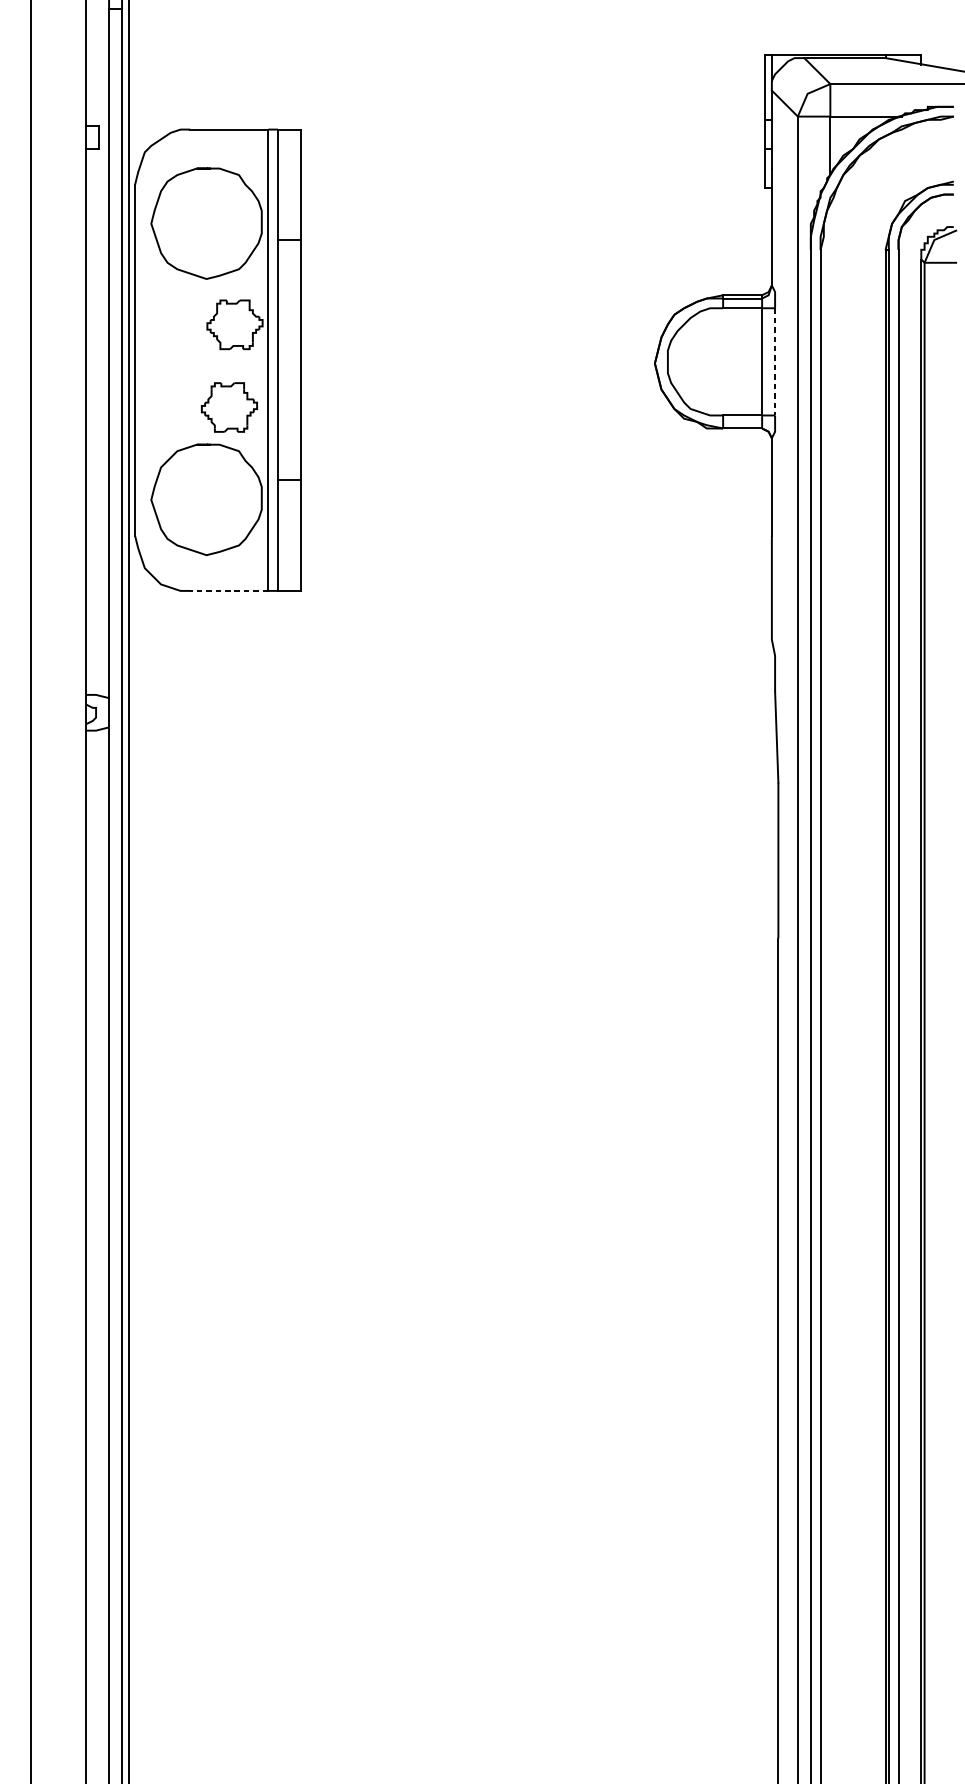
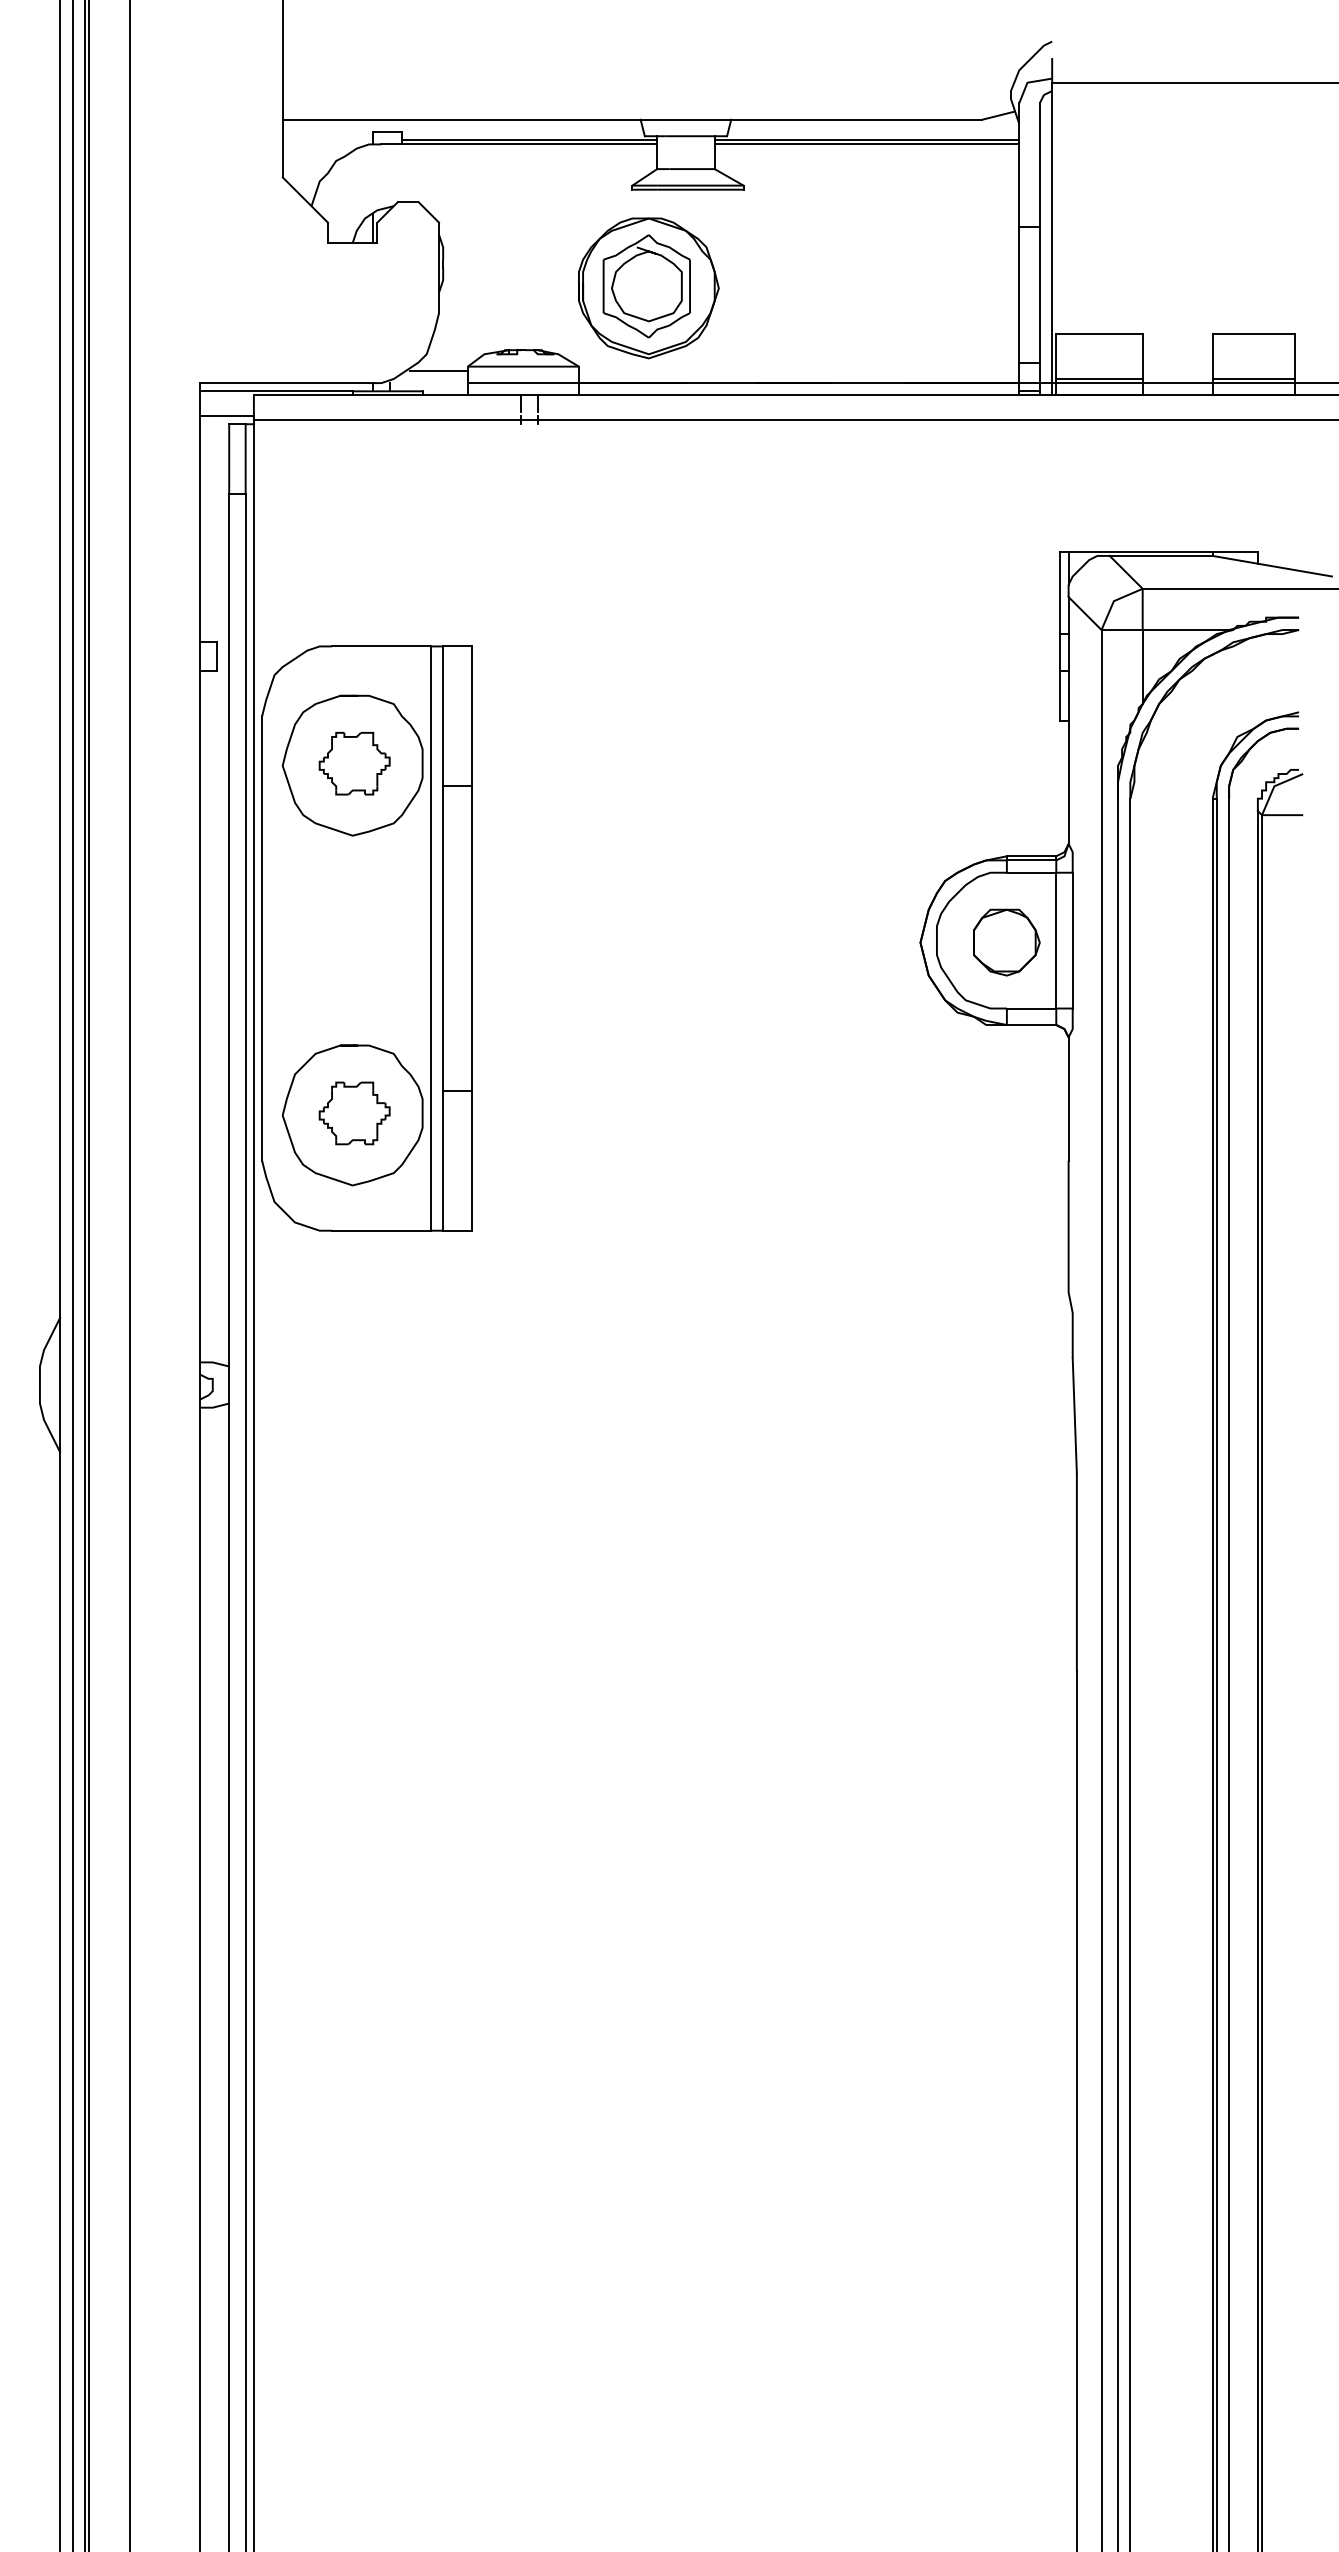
part: (234, 324) -> (354, 763), moved
line: (774, 361) -> (1072, 940), dashed -> solid
part: (722, 363) -> (1006, 942), added
part: (229, 407) -> (354, 1113), moved
line: (228, 590) -> (380, 1230), dashed -> solid

